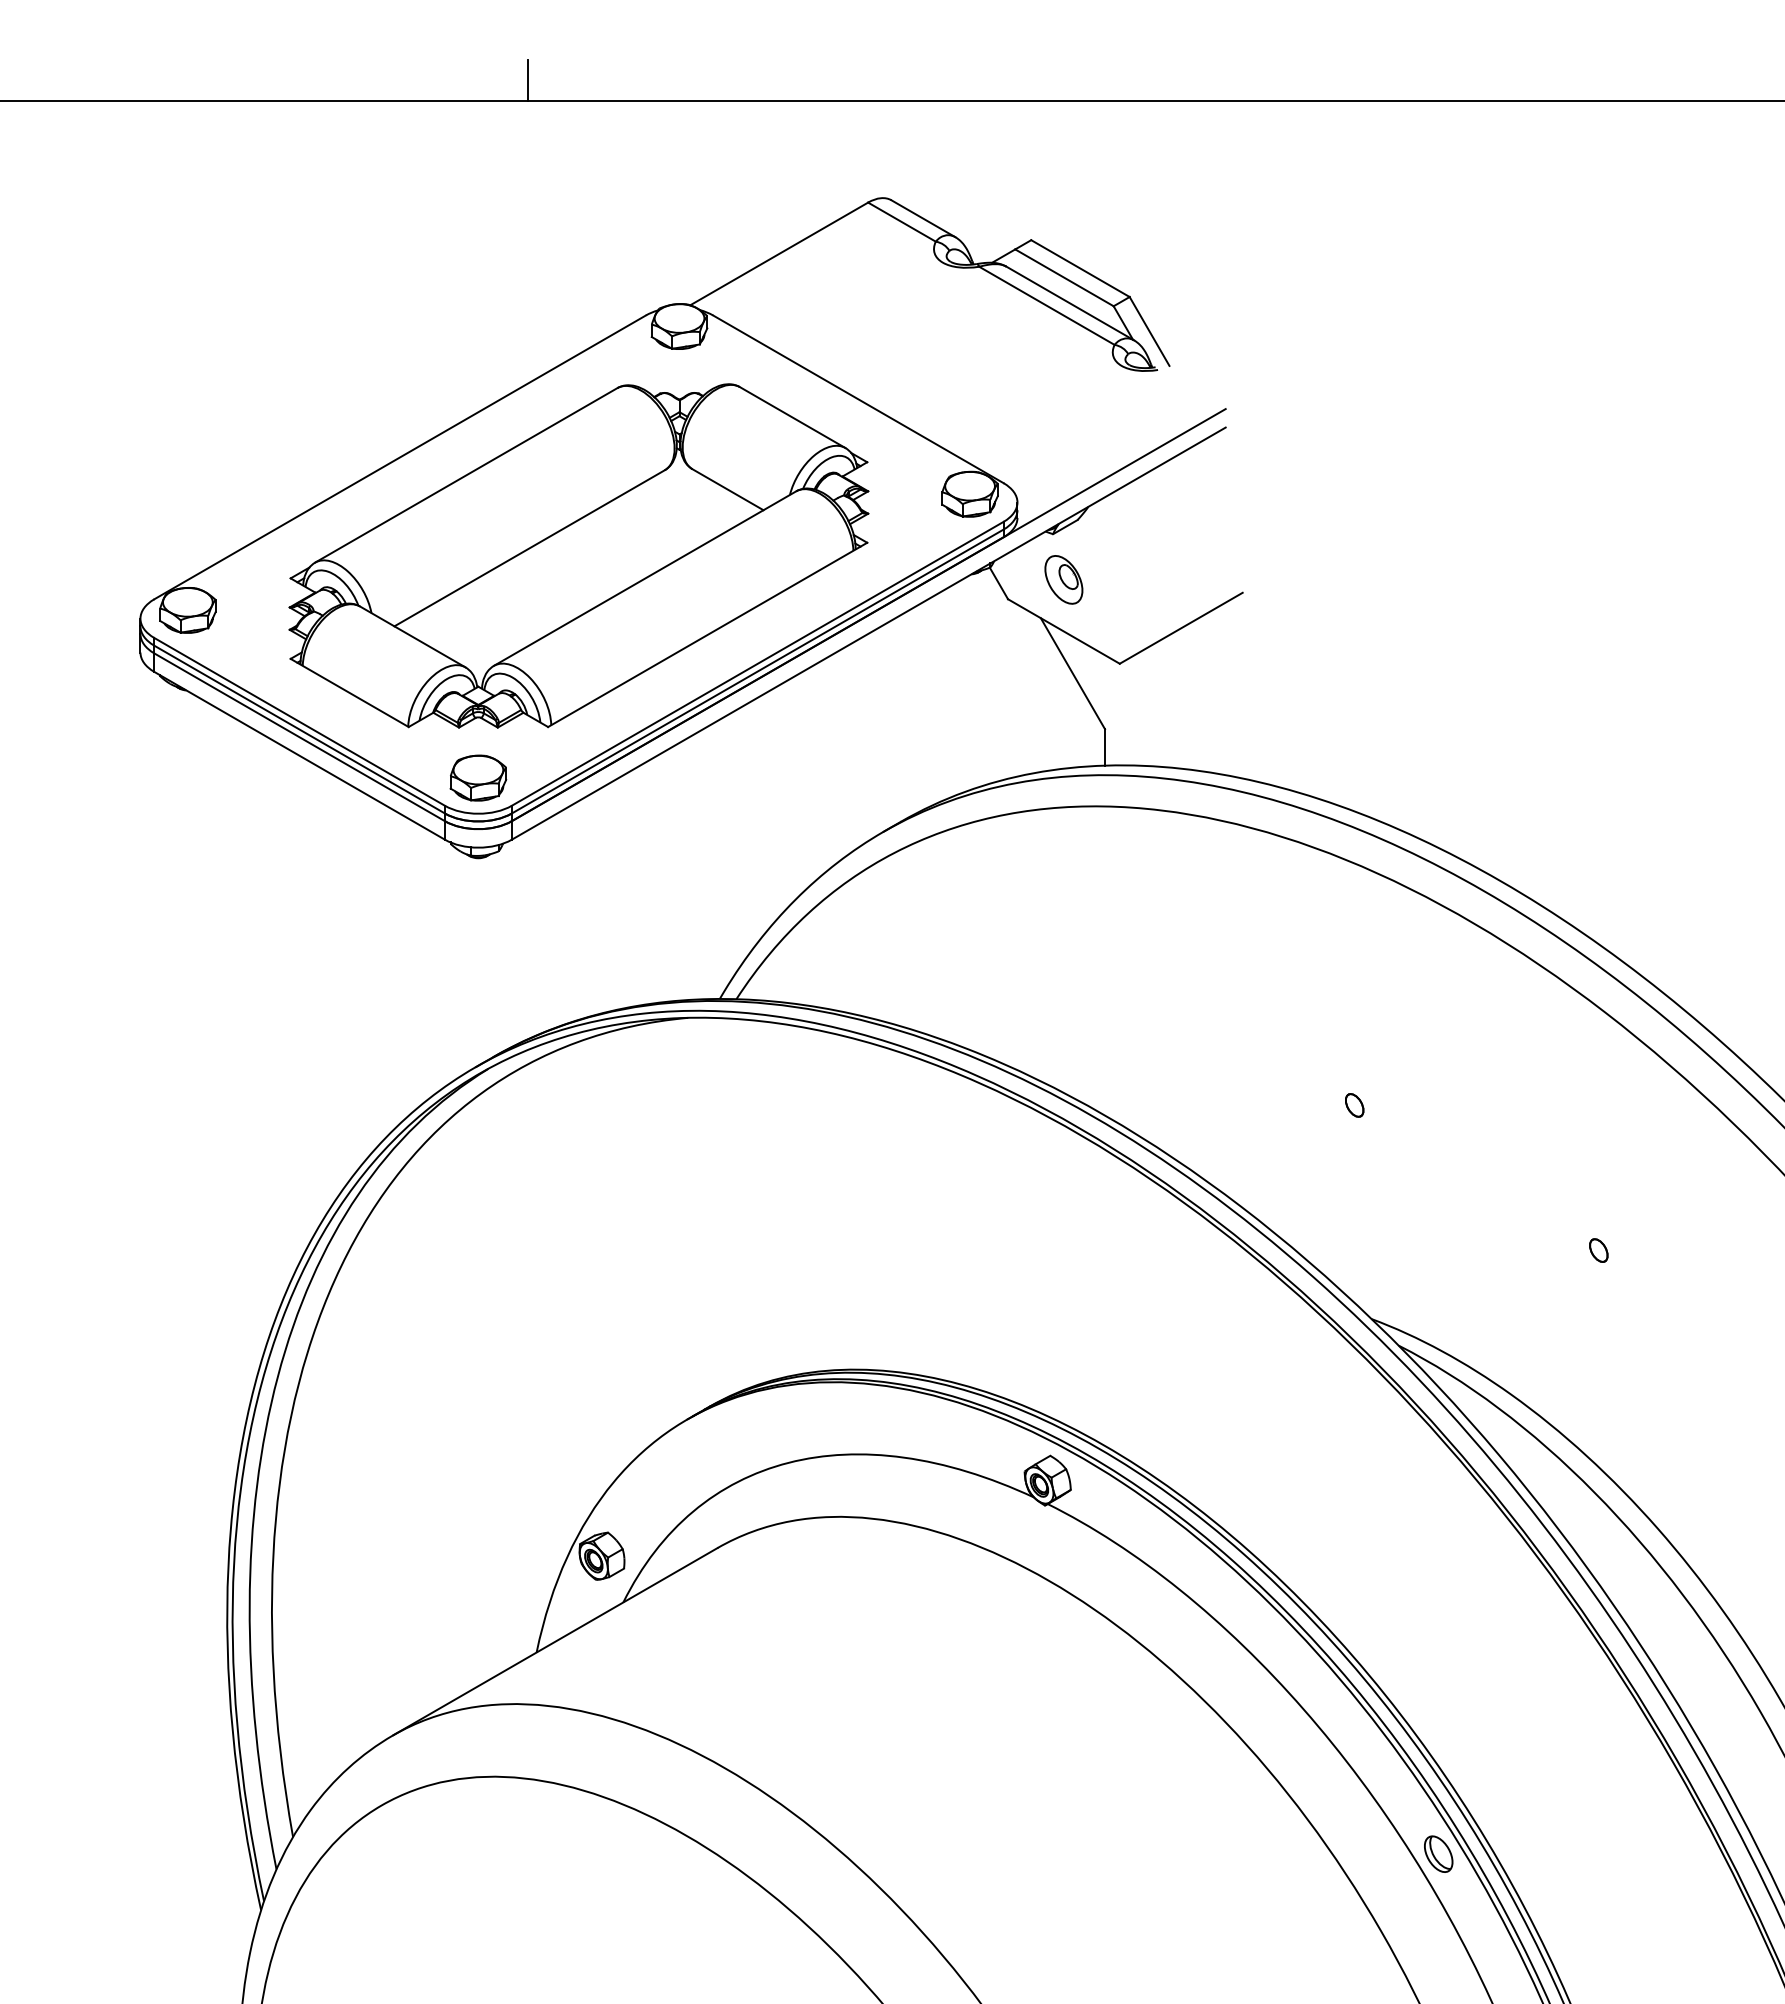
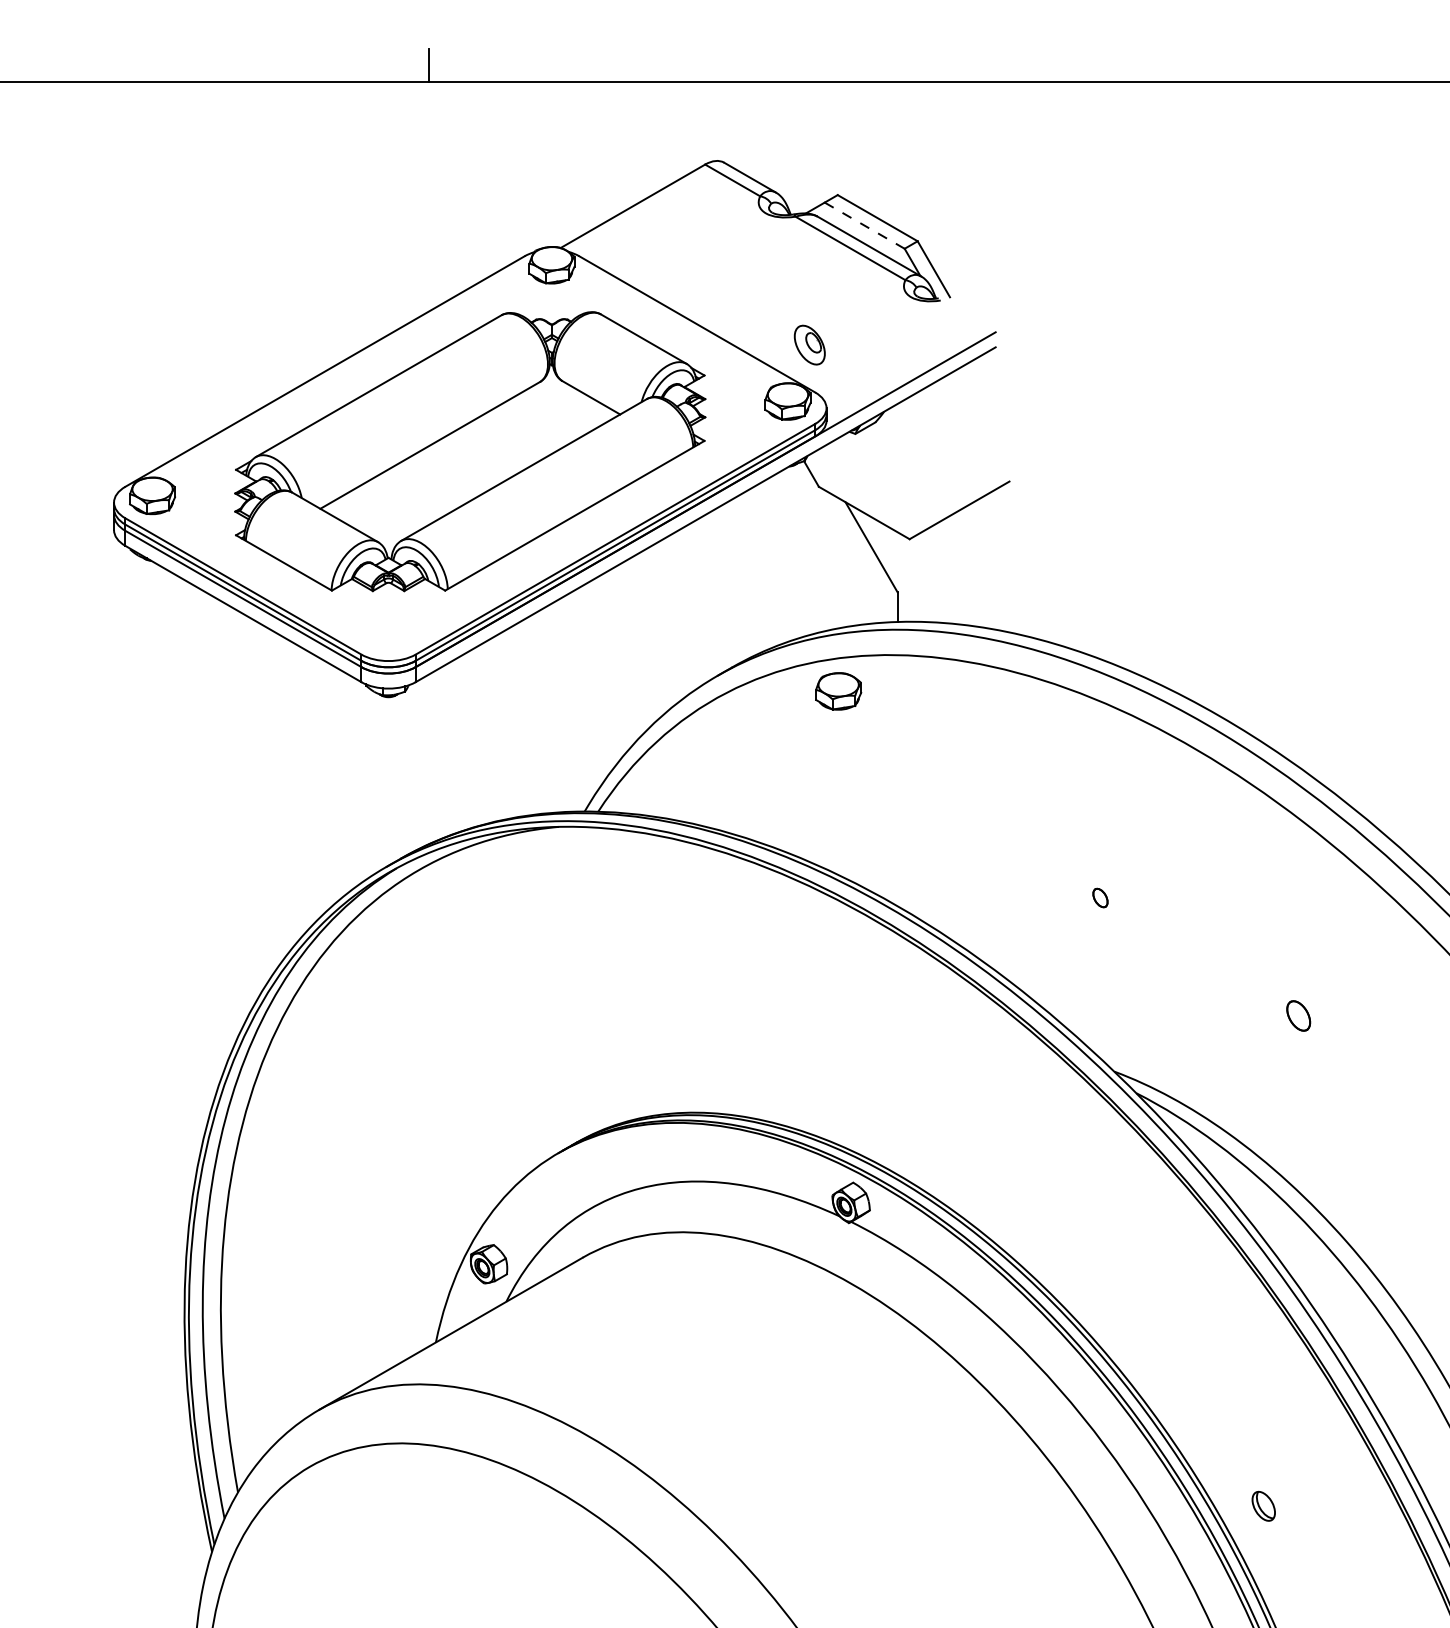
line: (1064, 277) -> (864, 225), solid -> dashed
part: (1063, 579) -> (809, 344), moved
part: (478, 777) -> (838, 690), moved
part: (1598, 1250) -> (1298, 1015), size x1.6
part: (1438, 1853) -> (1263, 1505), moved

